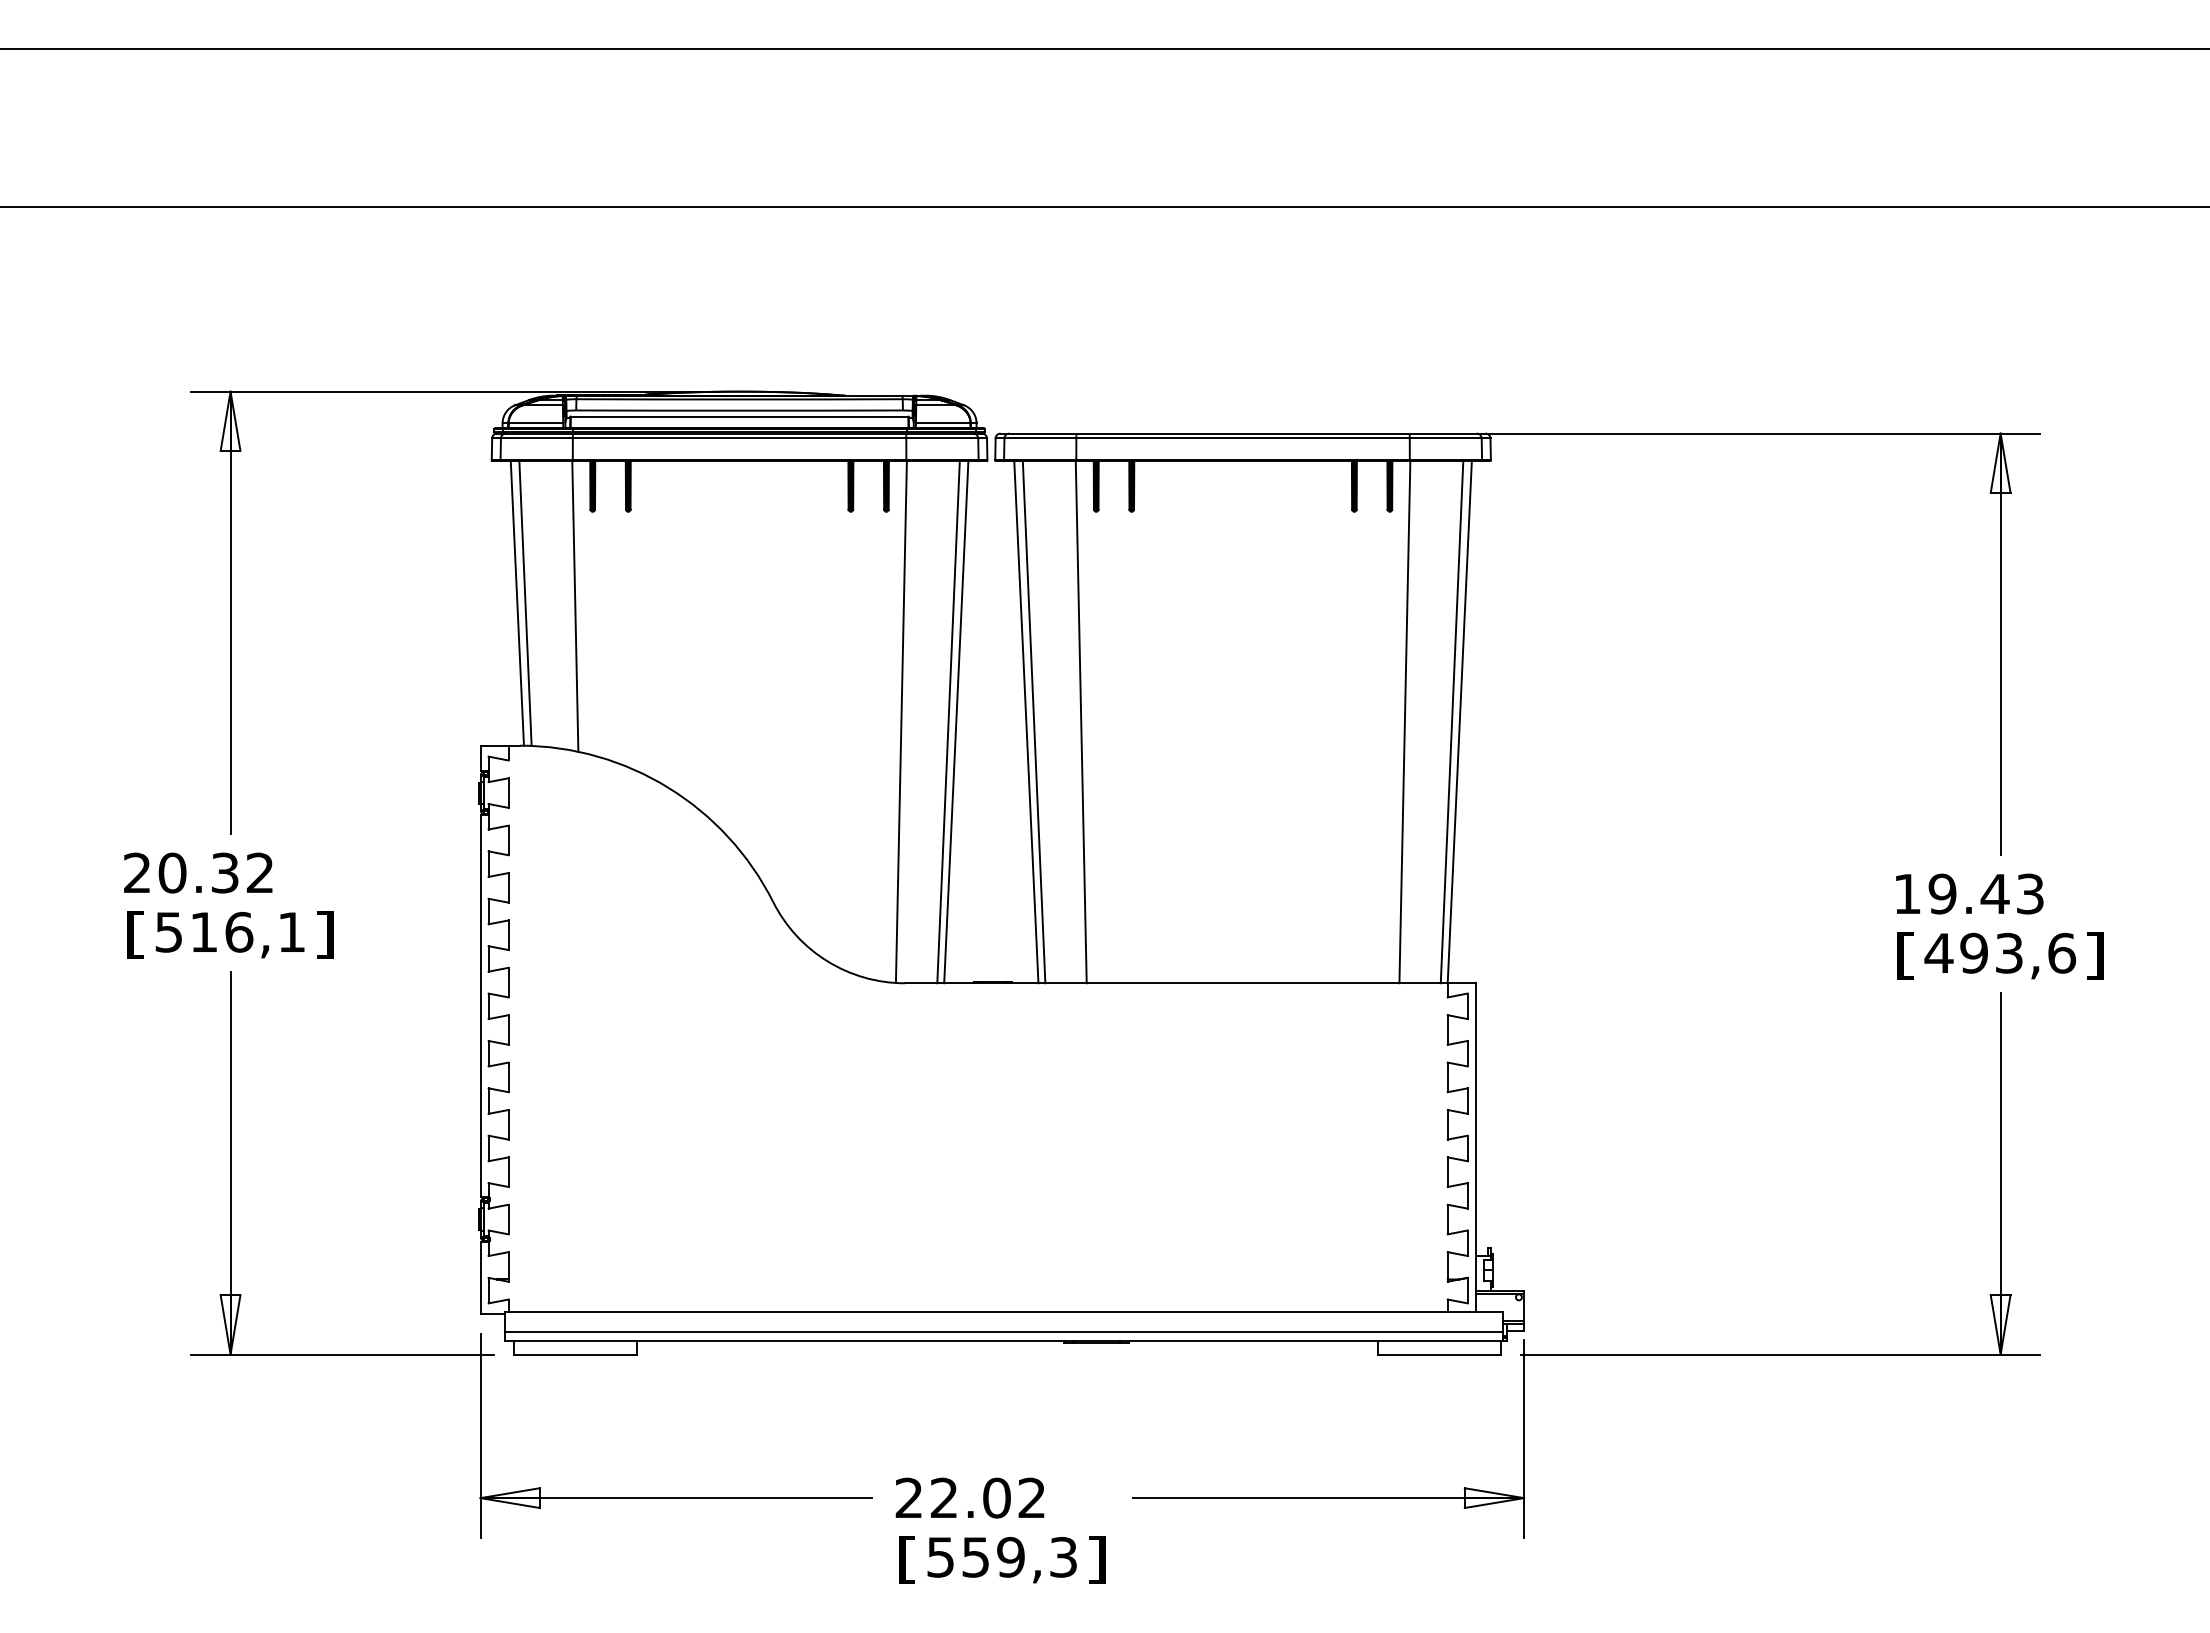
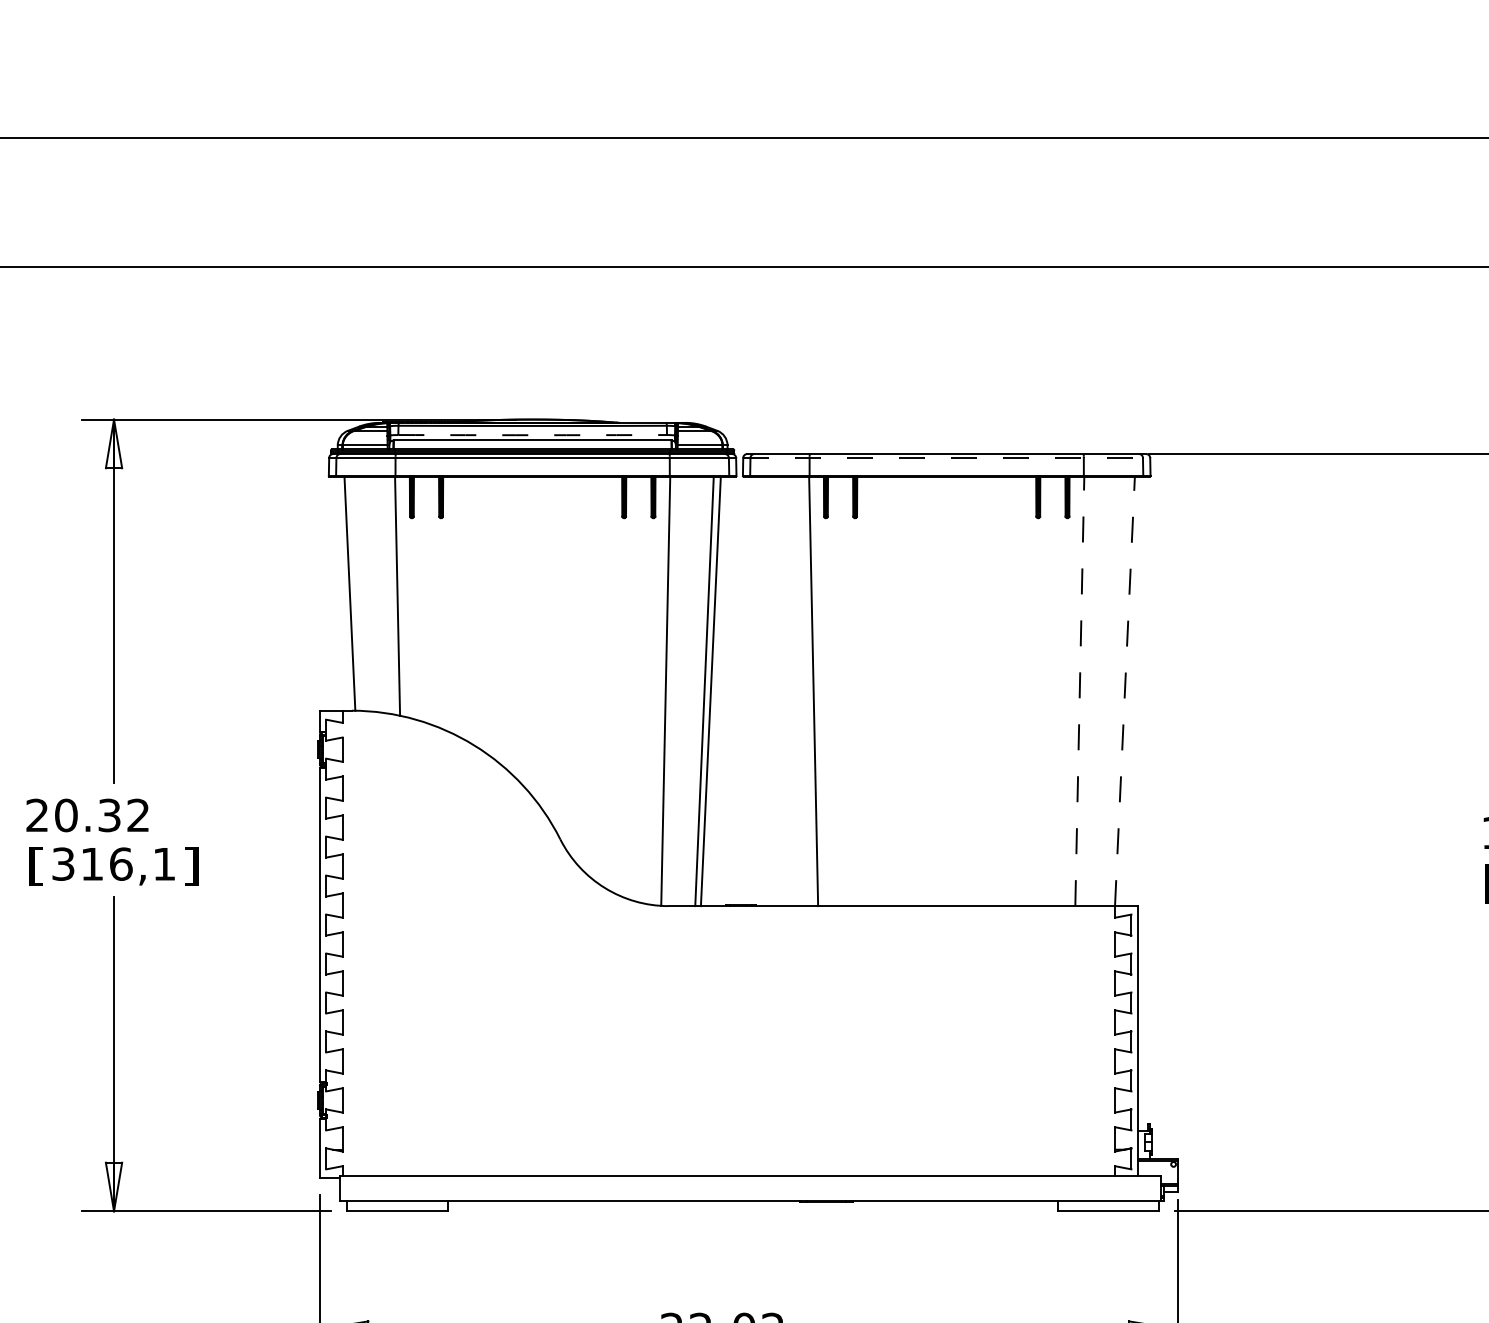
arc: (739, 410) -> (532, 435), solid -> dashed
line: (1243, 438) -> (947, 458), solid -> dashed
line: (525, 603) -> (356, 593), removed
line: (1404, 721) -> (1079, 690), solid -> dashed
line: (1459, 721) -> (1124, 690), solid -> dashed
line: (1026, 722) -> (768, 691), removed
line: (1033, 722) -> (774, 691), removed
line: (1451, 722) -> (1118, 691), removed
text: (169, 931) -> (63, 863), 516,1 -> 316,1
line: (1004, 1332) -> (750, 1193), removed

